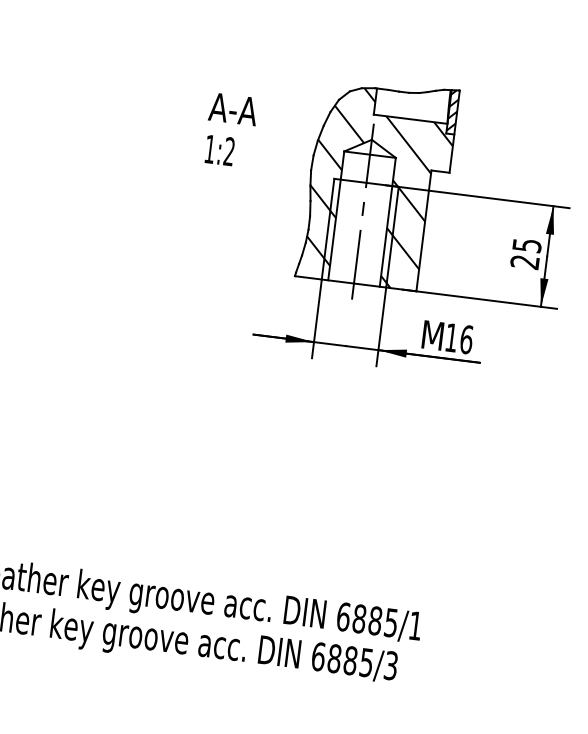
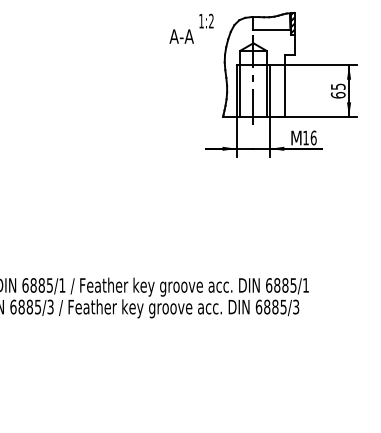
text: (220, 149) -> (206, 20), moved
hatch: (378, 186) -> (259, 66), removed
text: (523, 262) -> (337, 95), 25 -> 65

